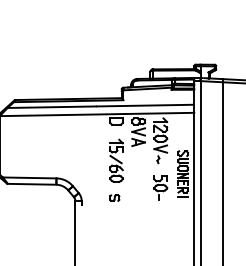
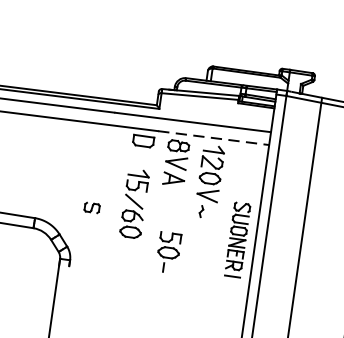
line: (159, 113) -> (213, 138), solid -> dashed
part: (160, 187) -> (168, 251), moved
part: (114, 197) -> (91, 206), moved

